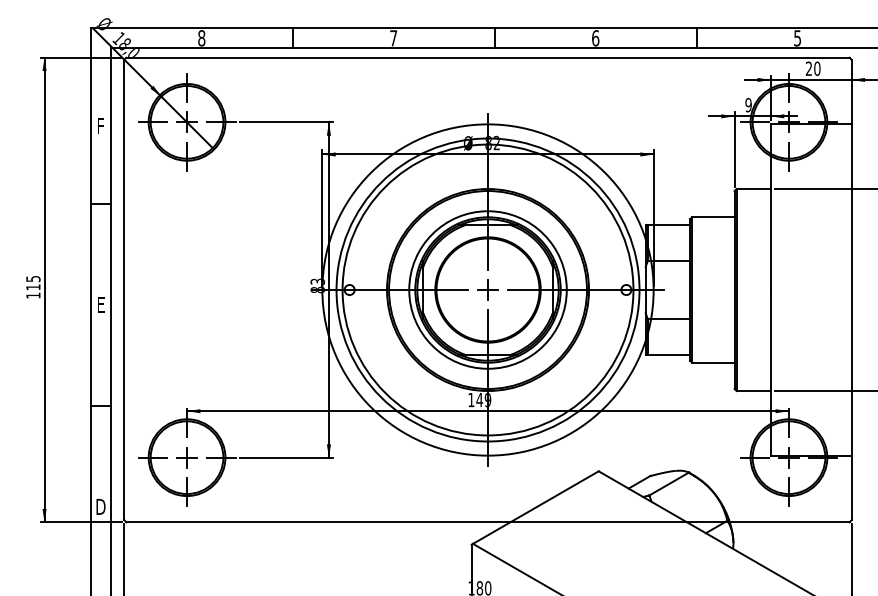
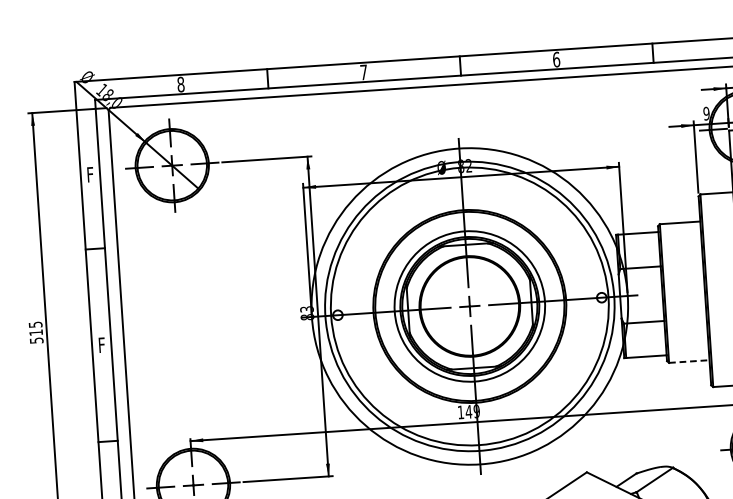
text: (33, 295) -> (36, 340), 115 -> 515
text: (101, 304) -> (102, 344), E -> F
line: (713, 362) -> (689, 361), solid -> dashed

